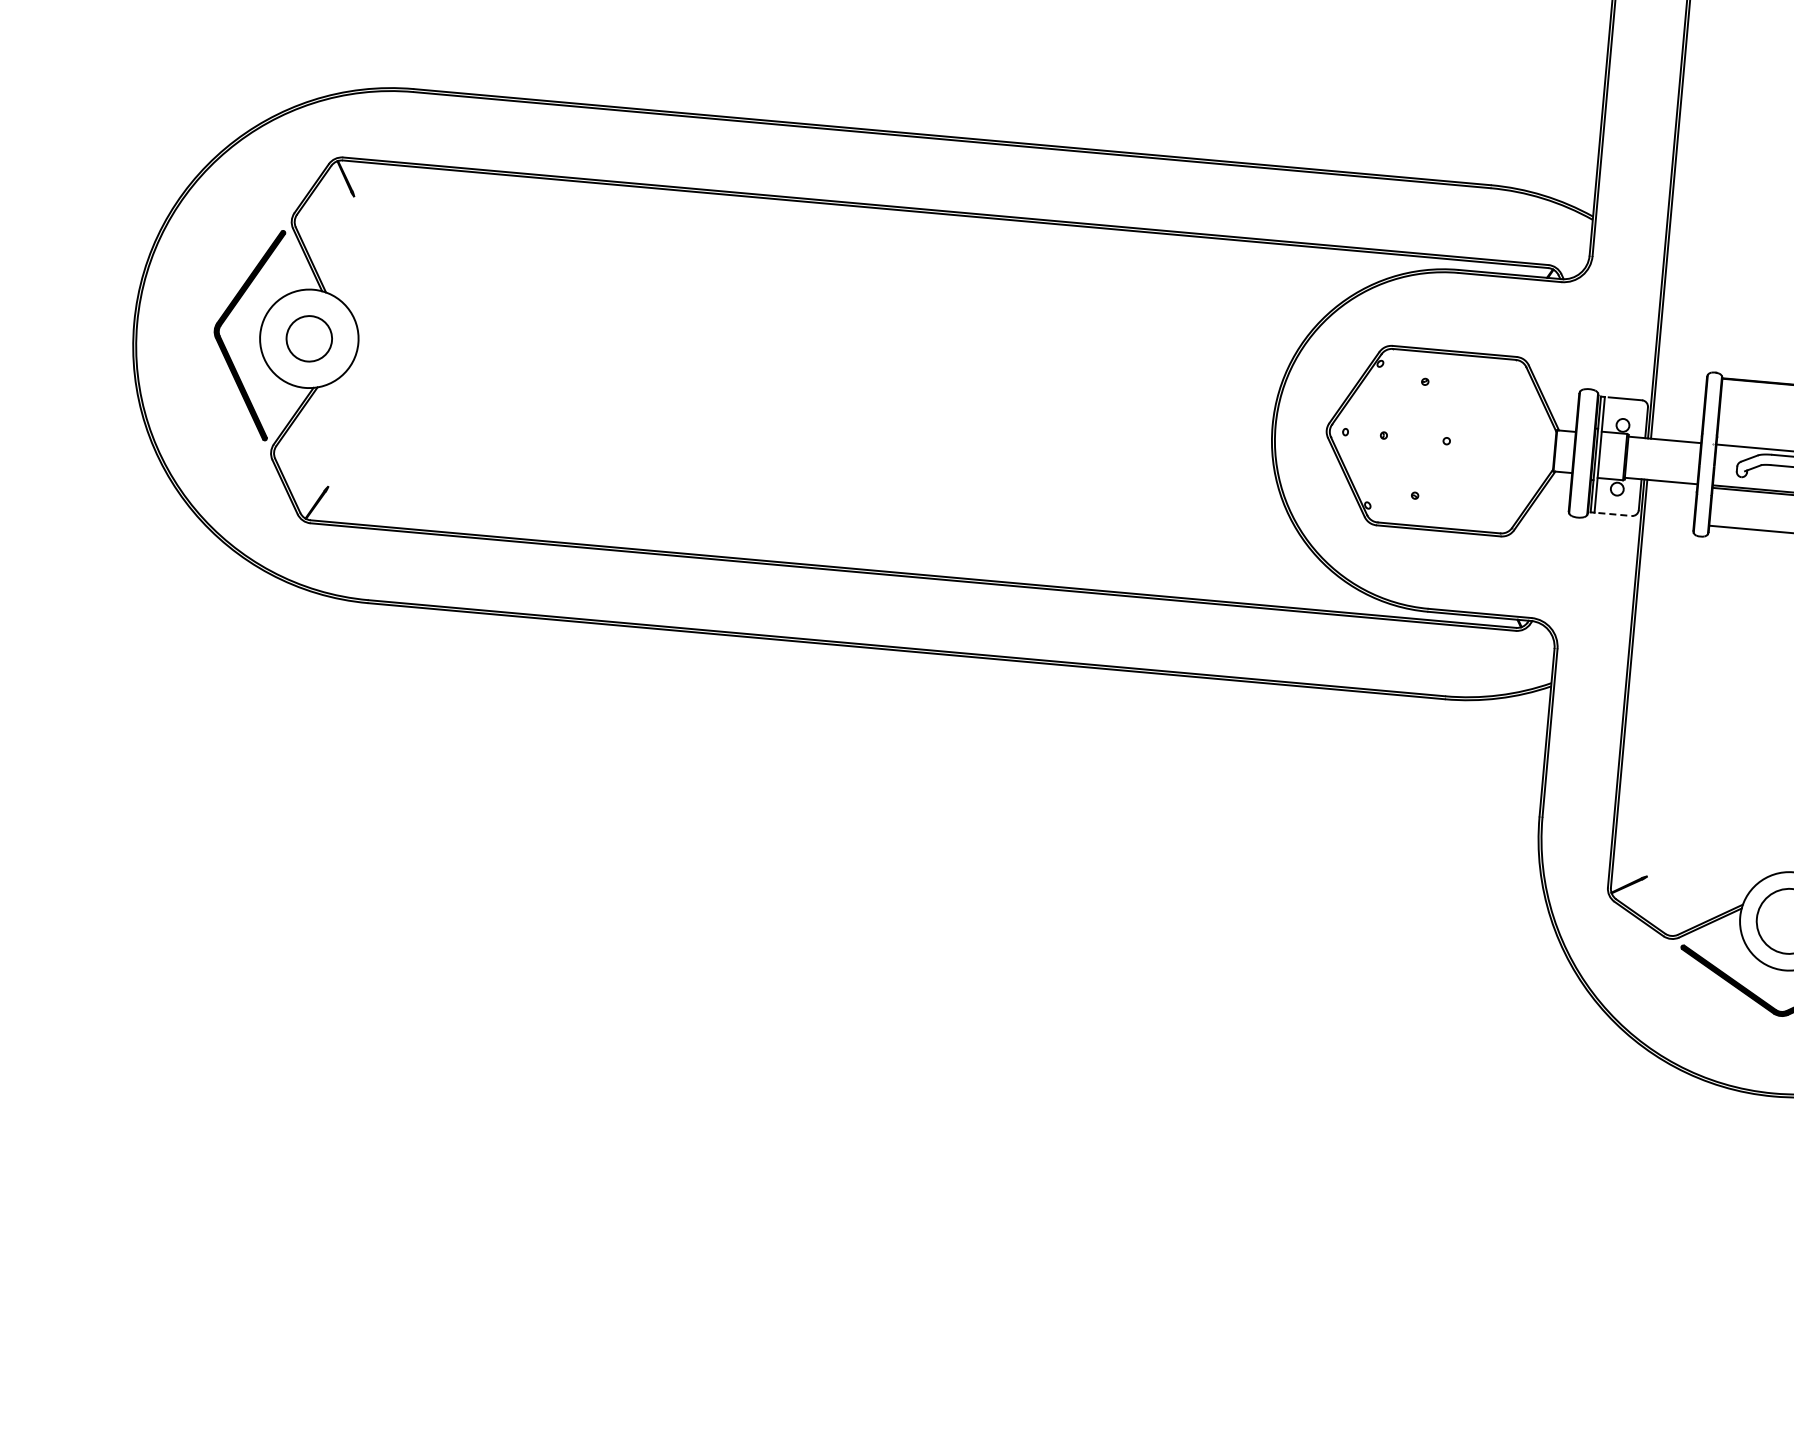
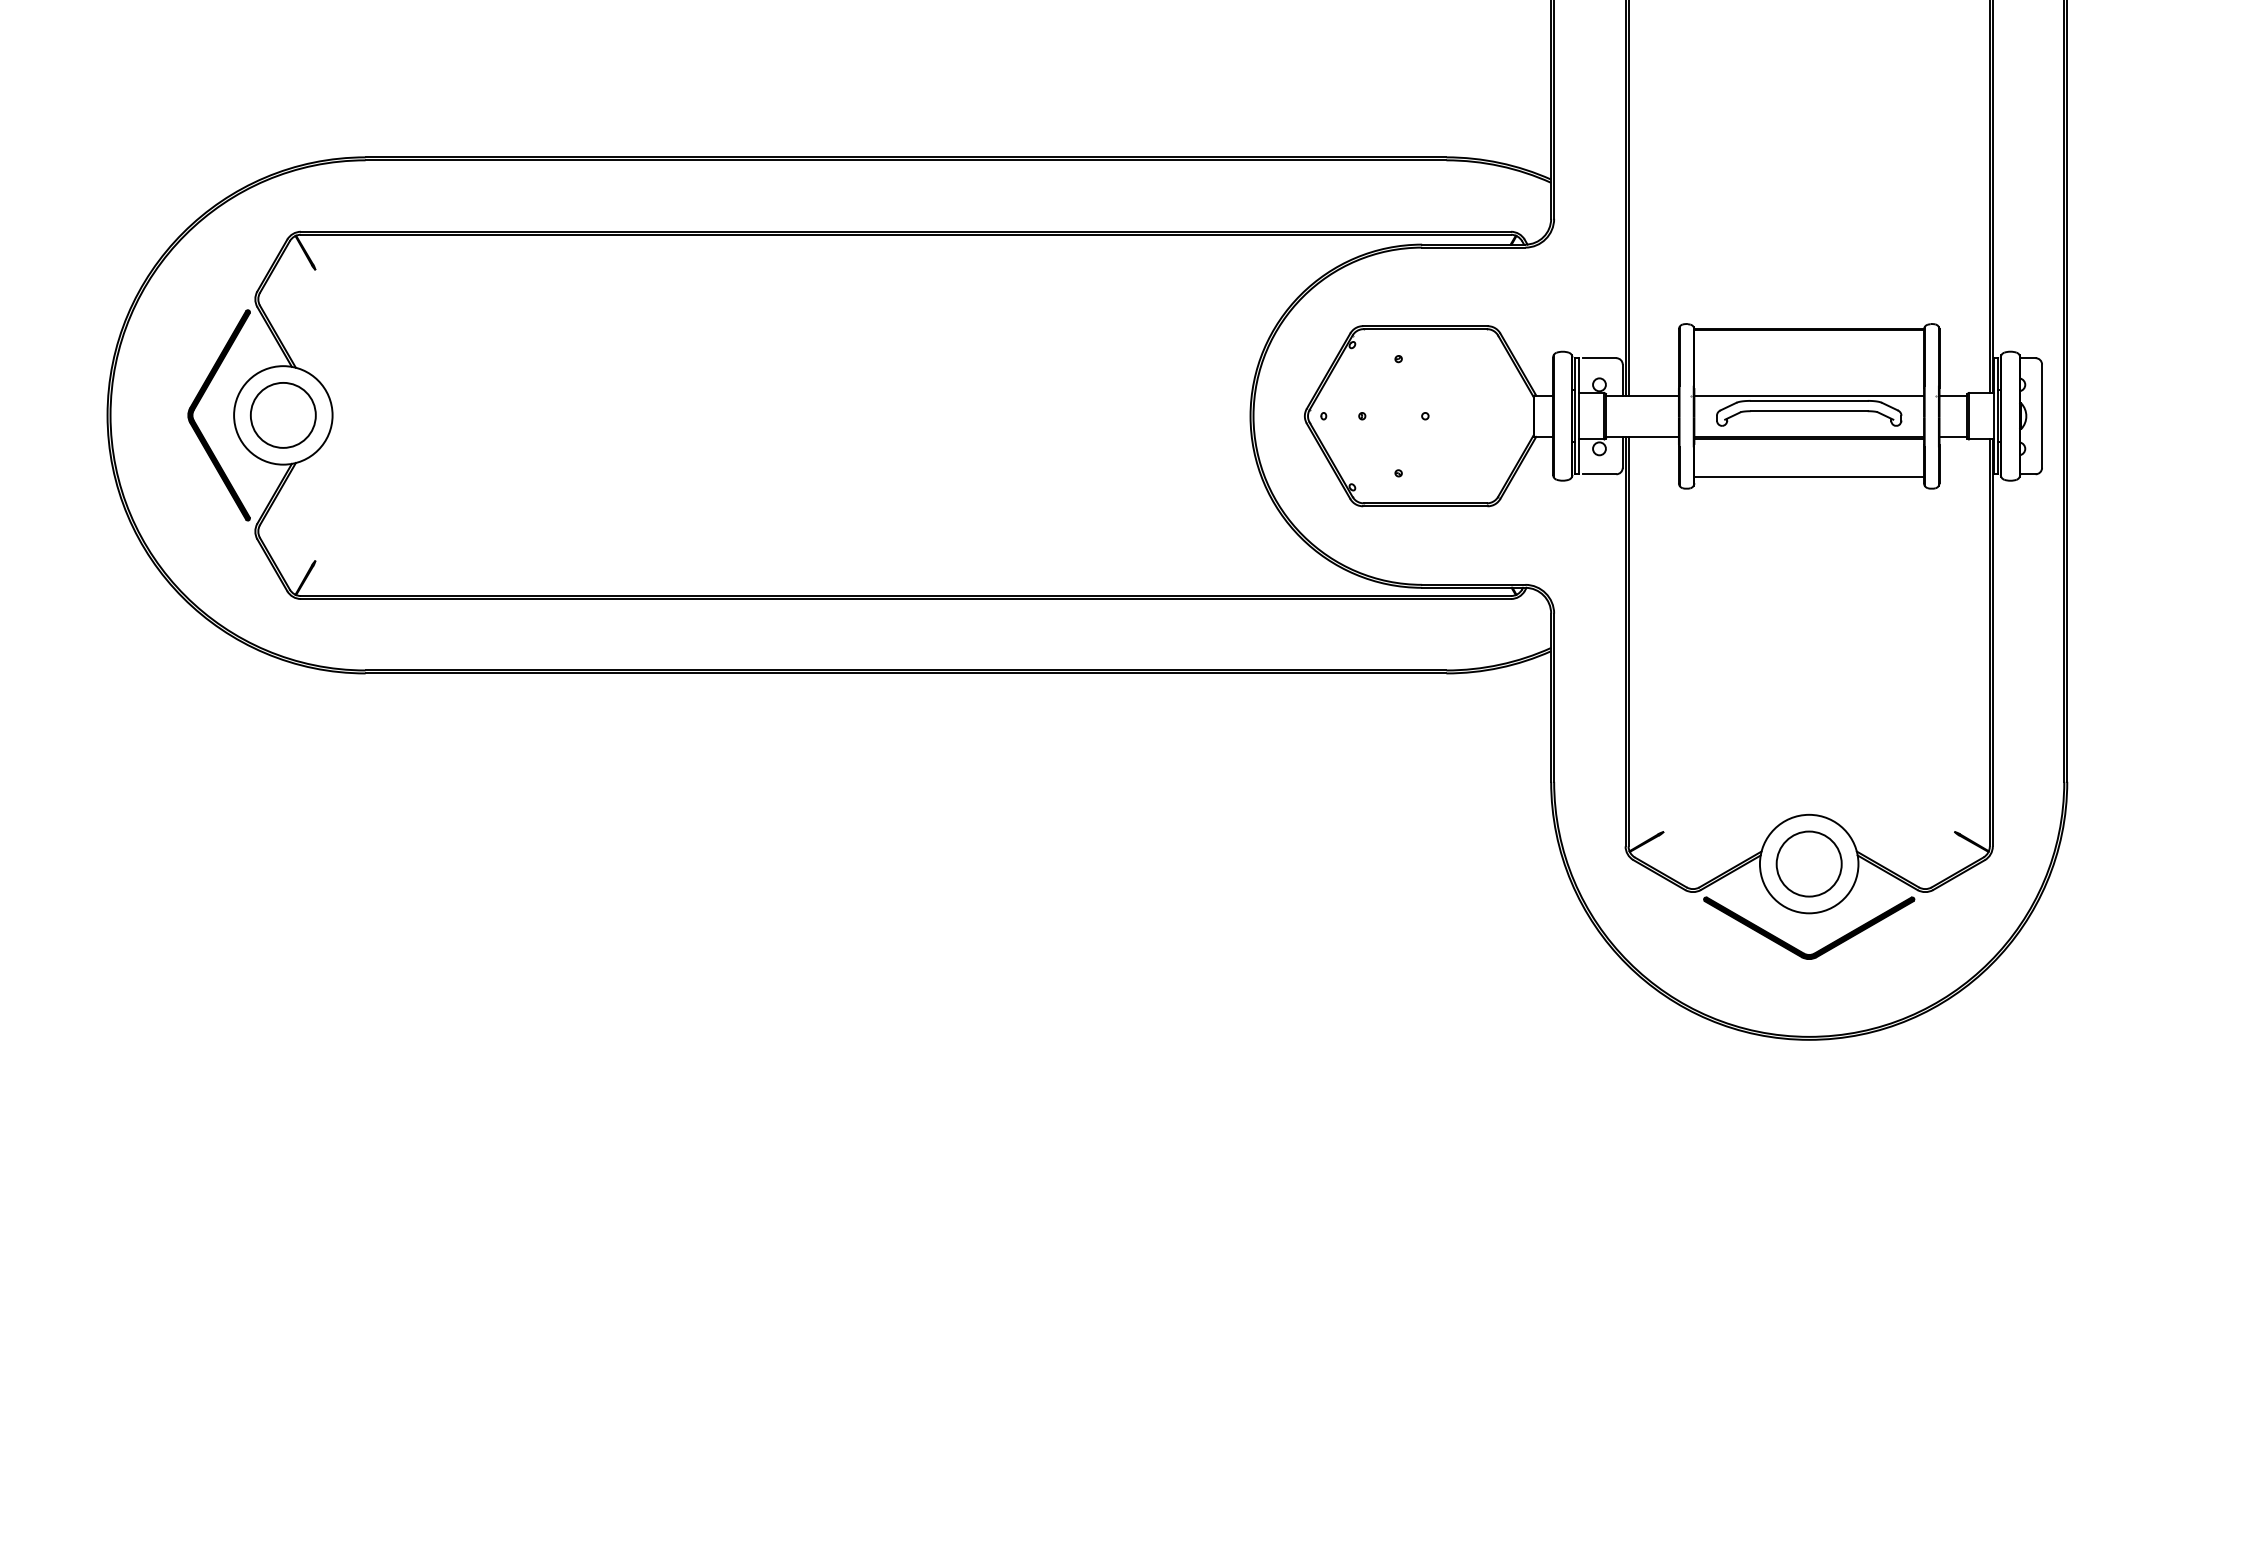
circle: (308, 337) -> (282, 414), size x1.43
line: (1615, 514) -> (1599, 474), dashed -> solid

